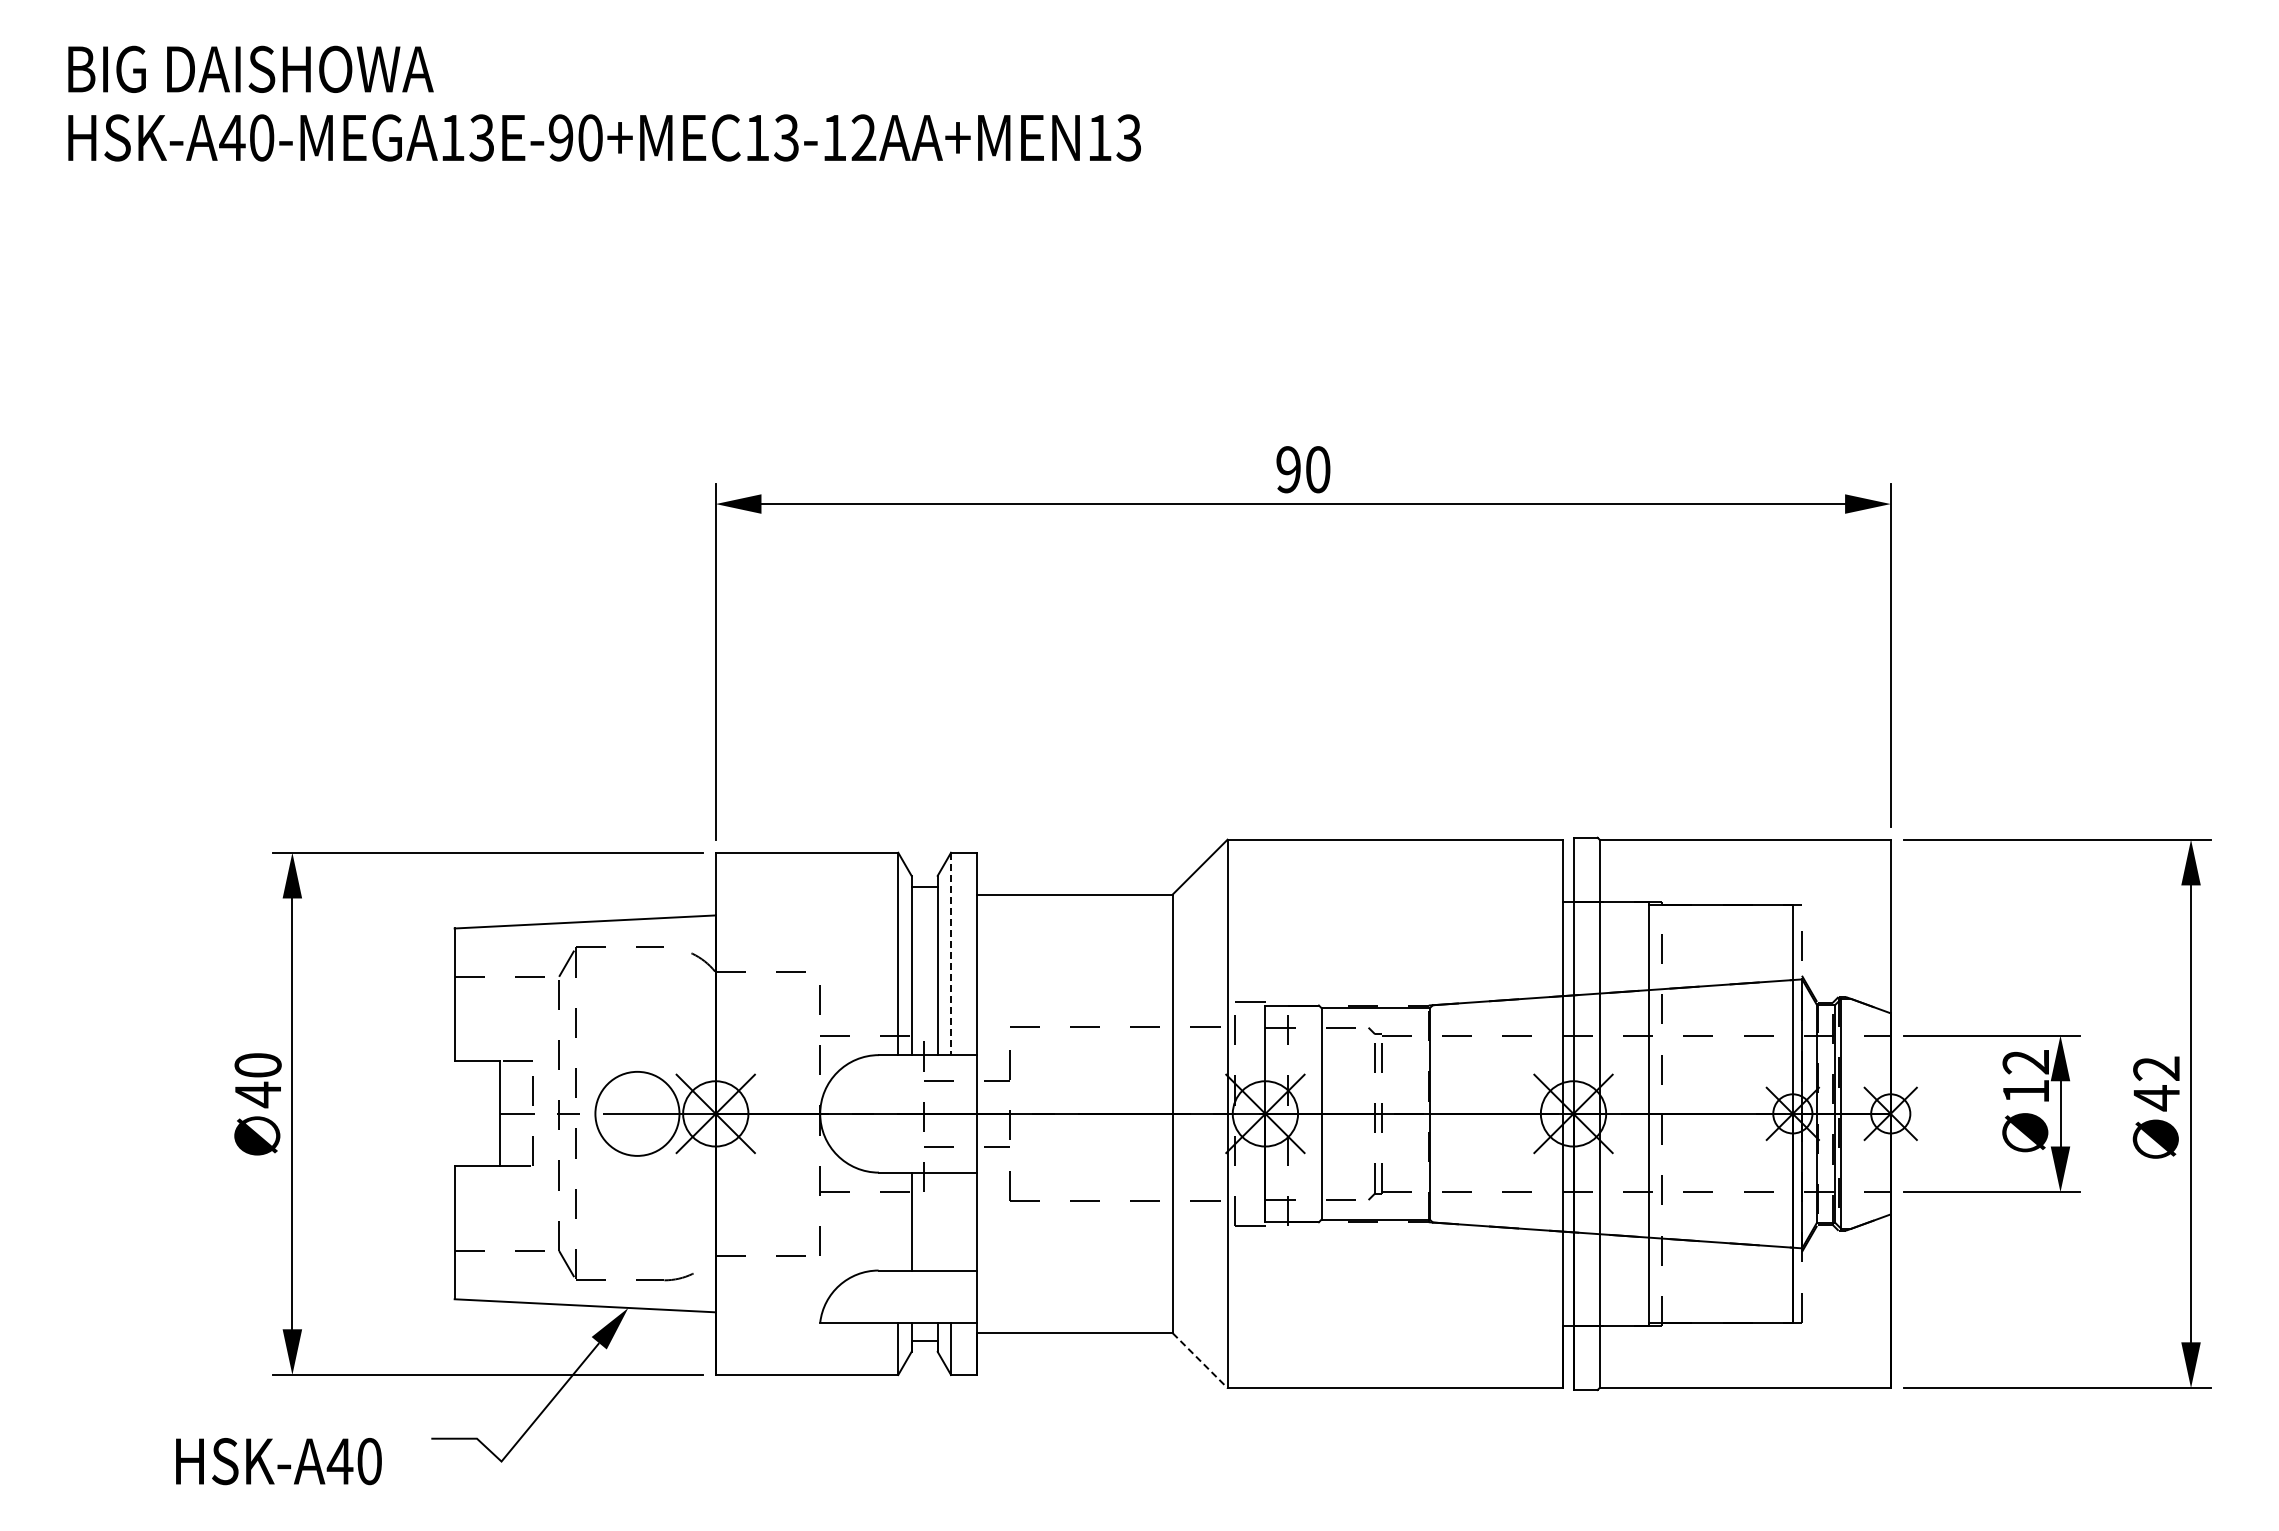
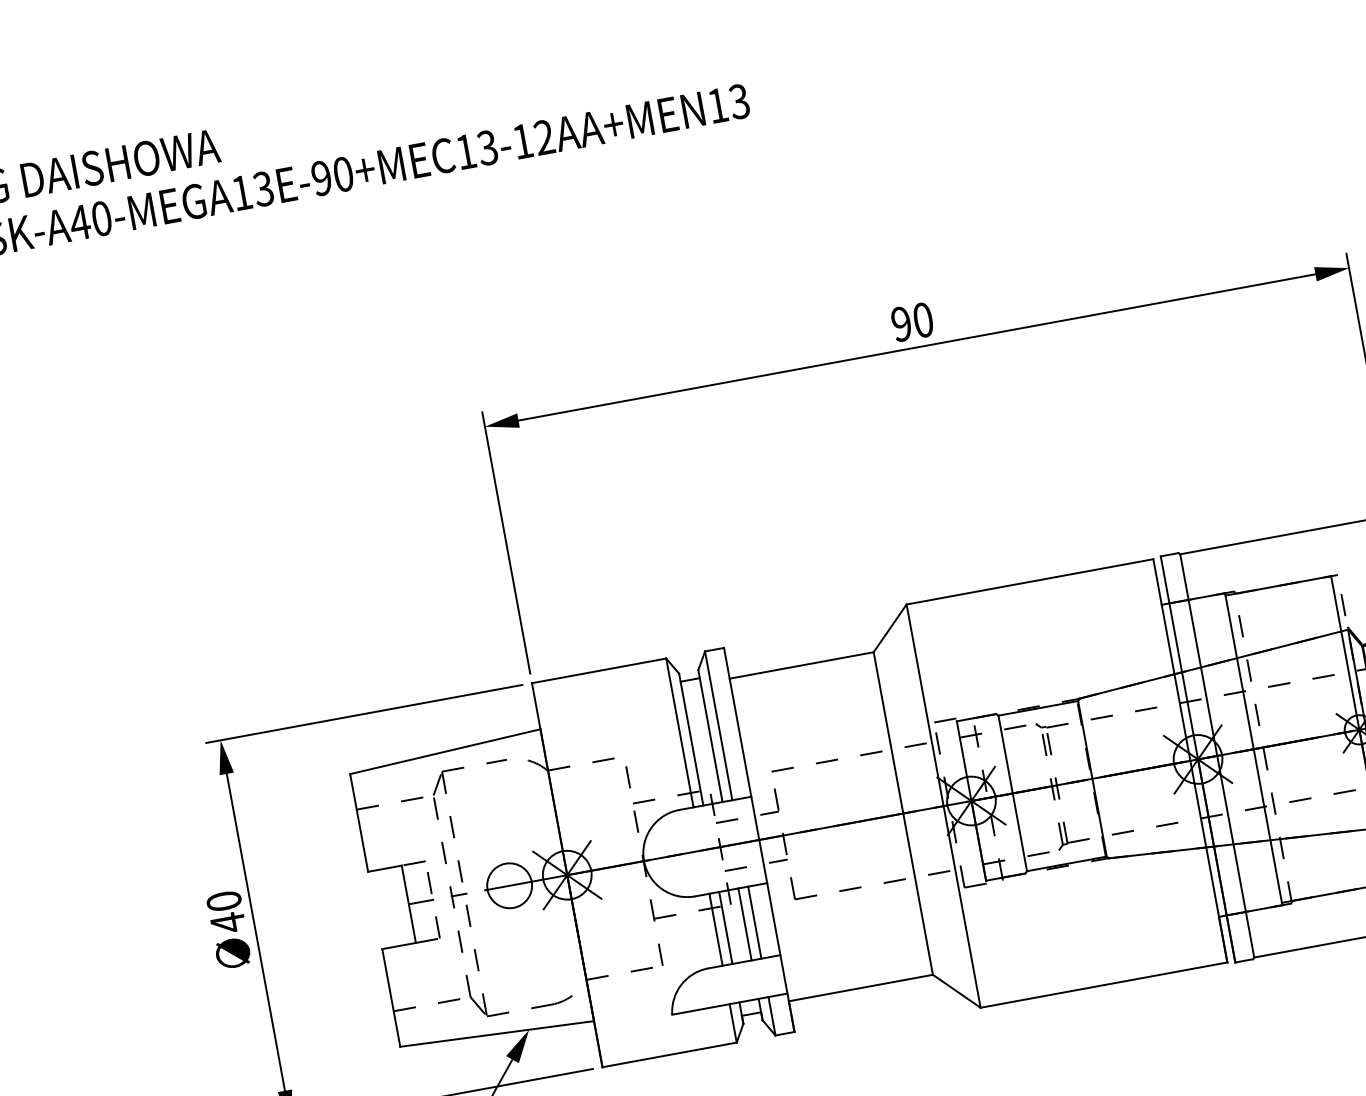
line: (951, 954) -> (719, 726), dashed -> solid
circle: (637, 1113) -> (509, 885), size x0.71
line: (898, 1221) -> (716, 929), added
line: (937, 1221) -> (744, 924), added
line: (951, 1221) -> (755, 922), added
line: (1200, 1360) -> (957, 991), dashed -> solid

